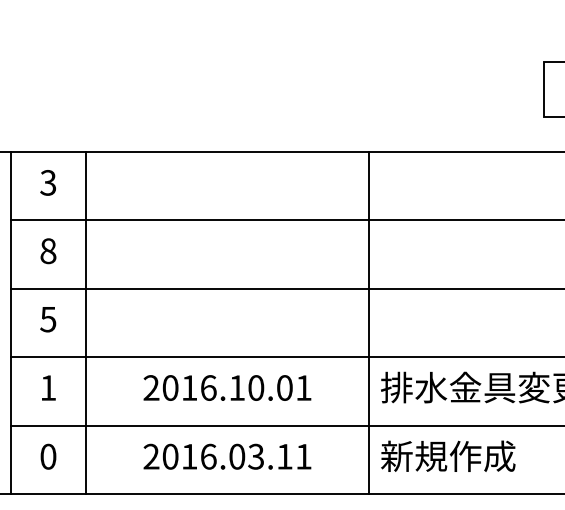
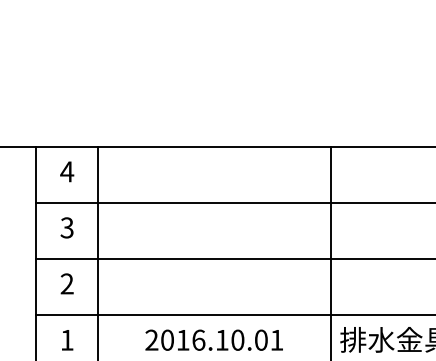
text: (47, 182) -> (66, 171), 3 -> 4
text: (48, 251) -> (67, 228), 8 -> 3
text: (48, 319) -> (67, 283), 5 -> 2

